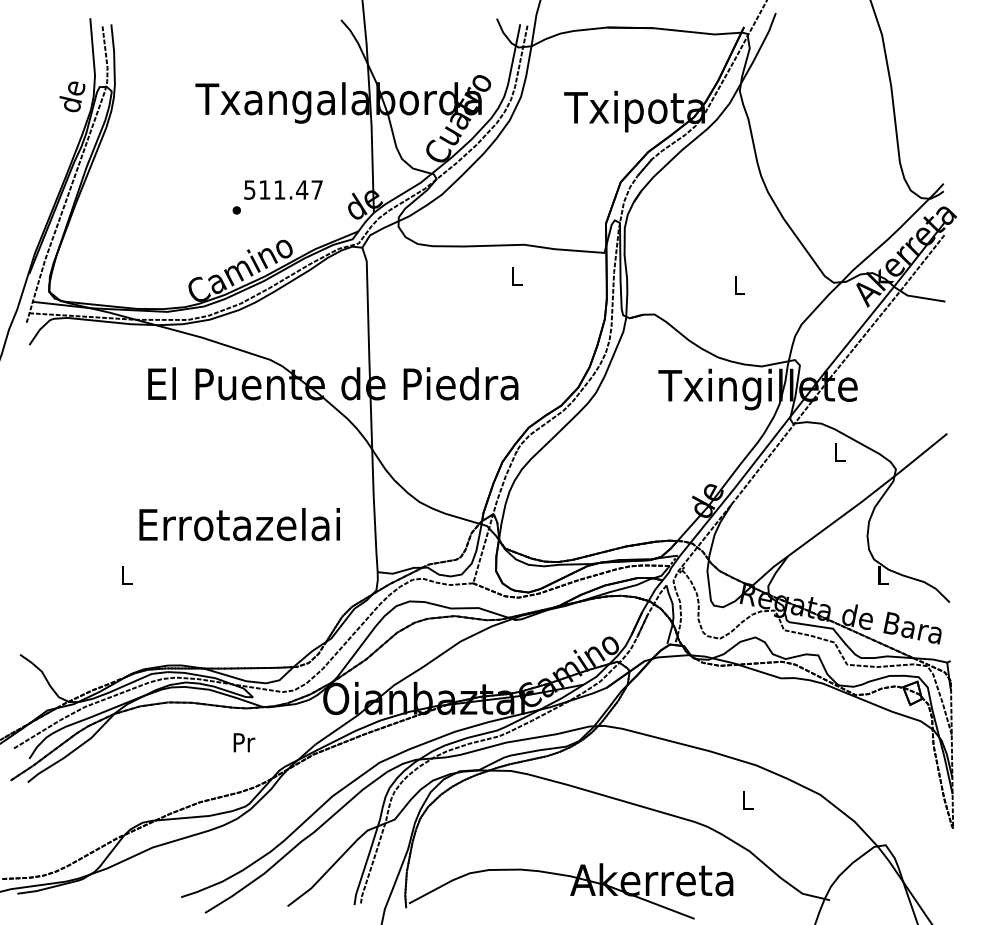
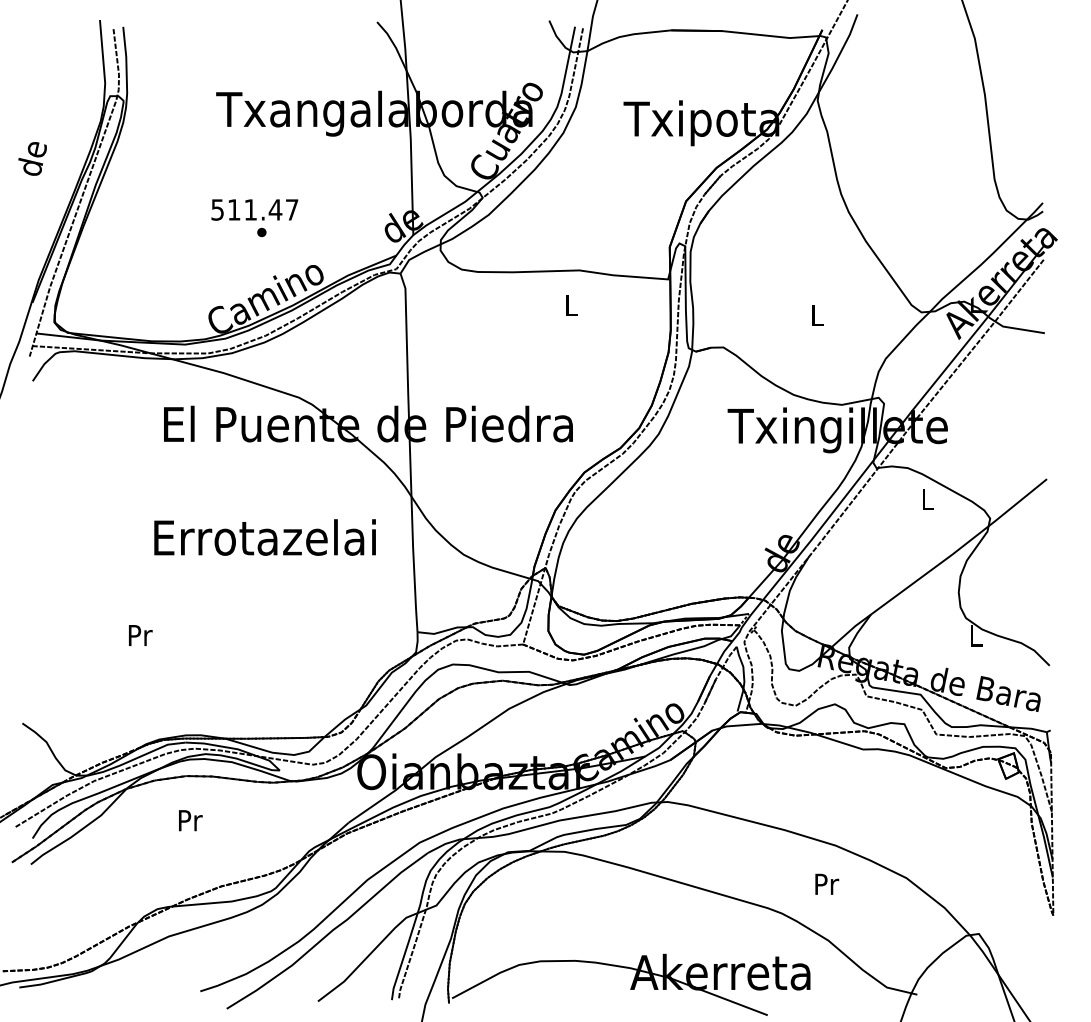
text: (72, 96) -> (32, 158), moved
text: (283, 189) -> (254, 209), moved
text: (239, 524) -> (264, 537), moved
text: (126, 574) -> (139, 634), L -> Pr
text: (244, 742) -> (190, 820), moved
text: (748, 799) -> (827, 883), L -> Pr

